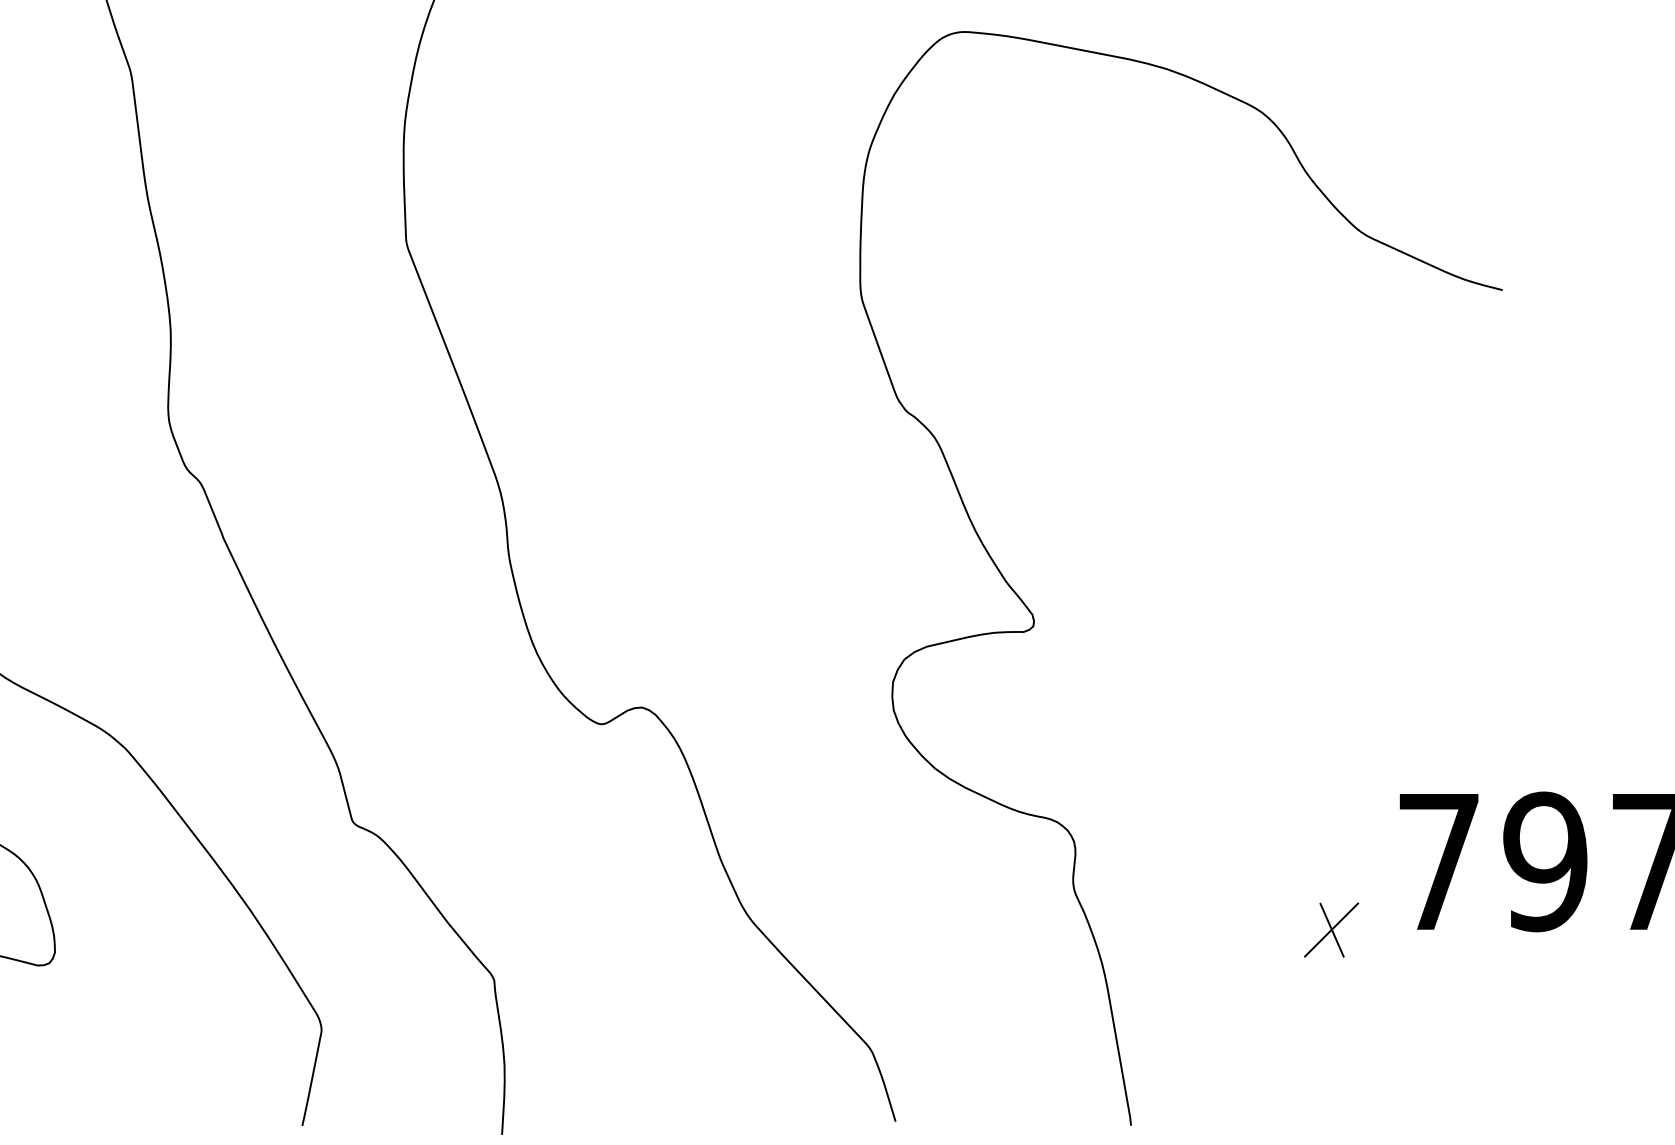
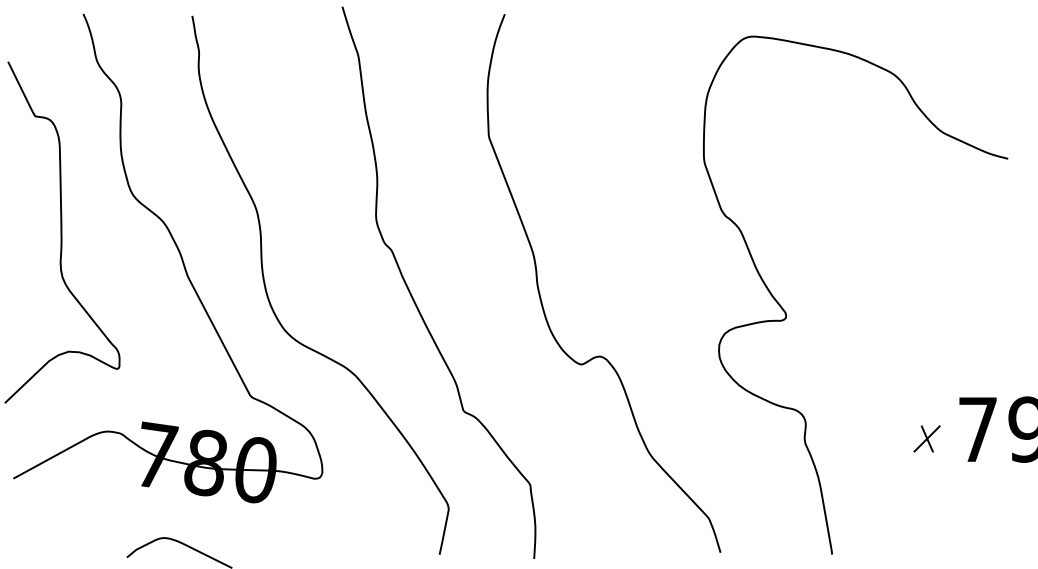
part: (1330, 929) -> (926, 438), moved

